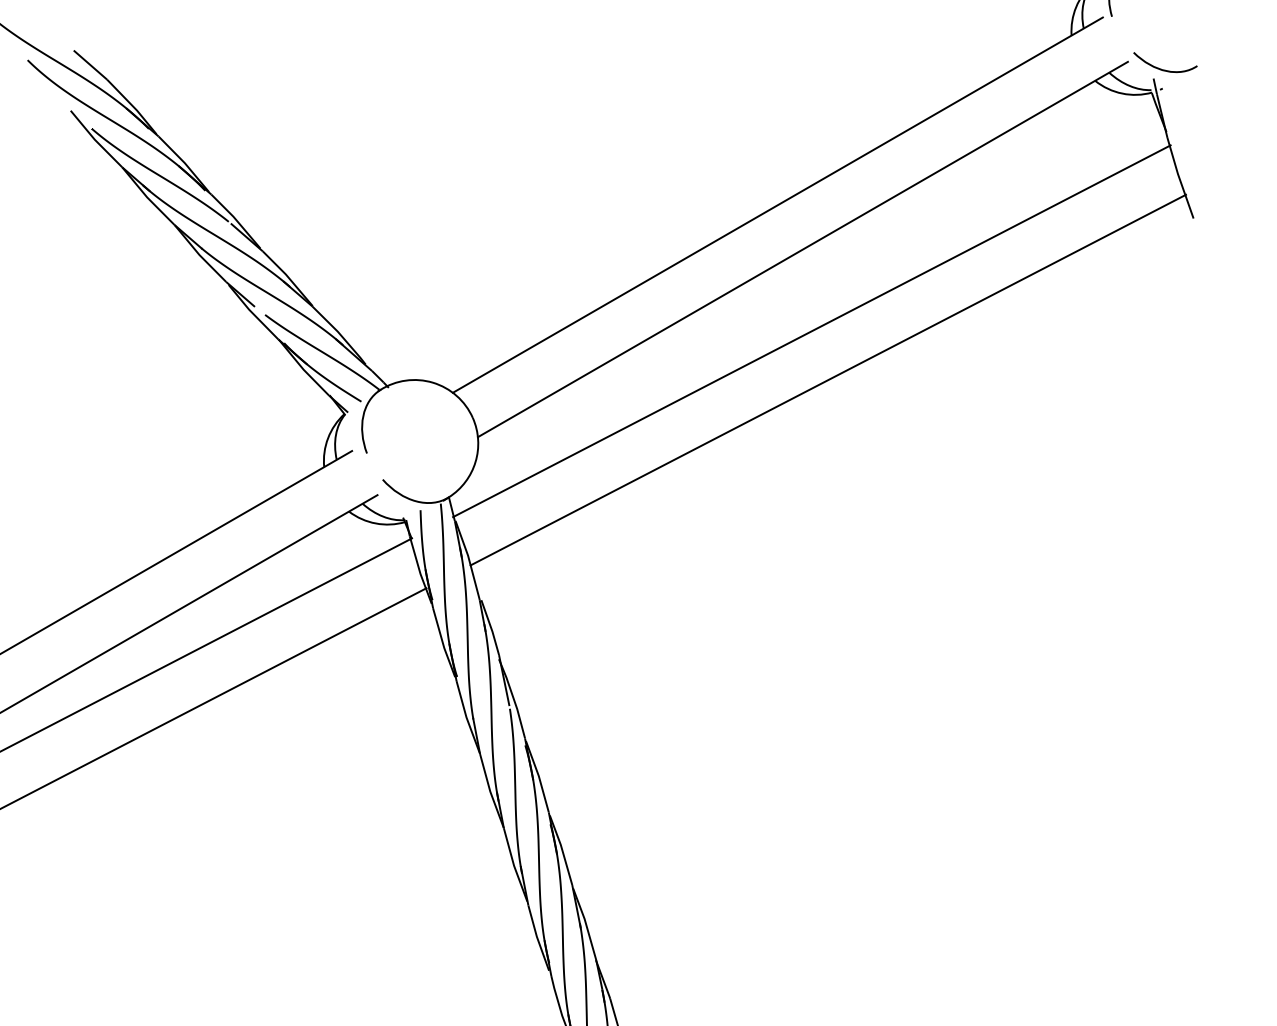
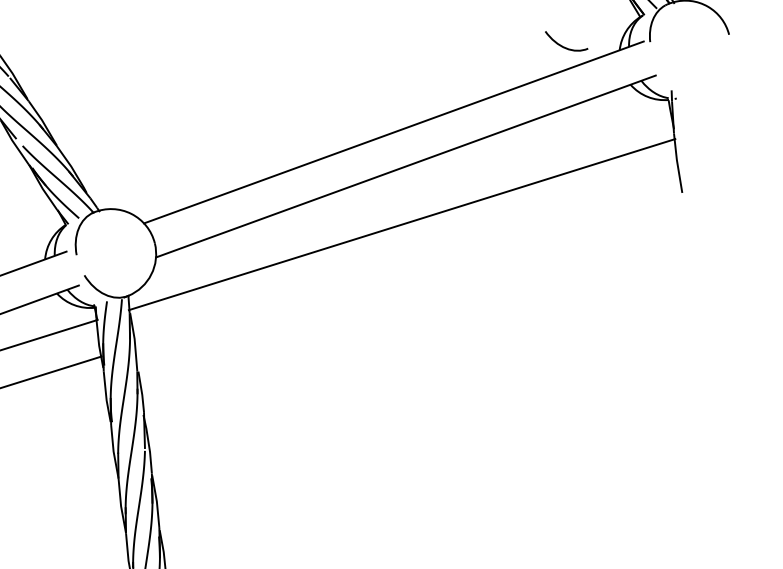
curve: (1165, 69) -> (565, 47), moved
line: (828, 379) -> (407, 260), removed

